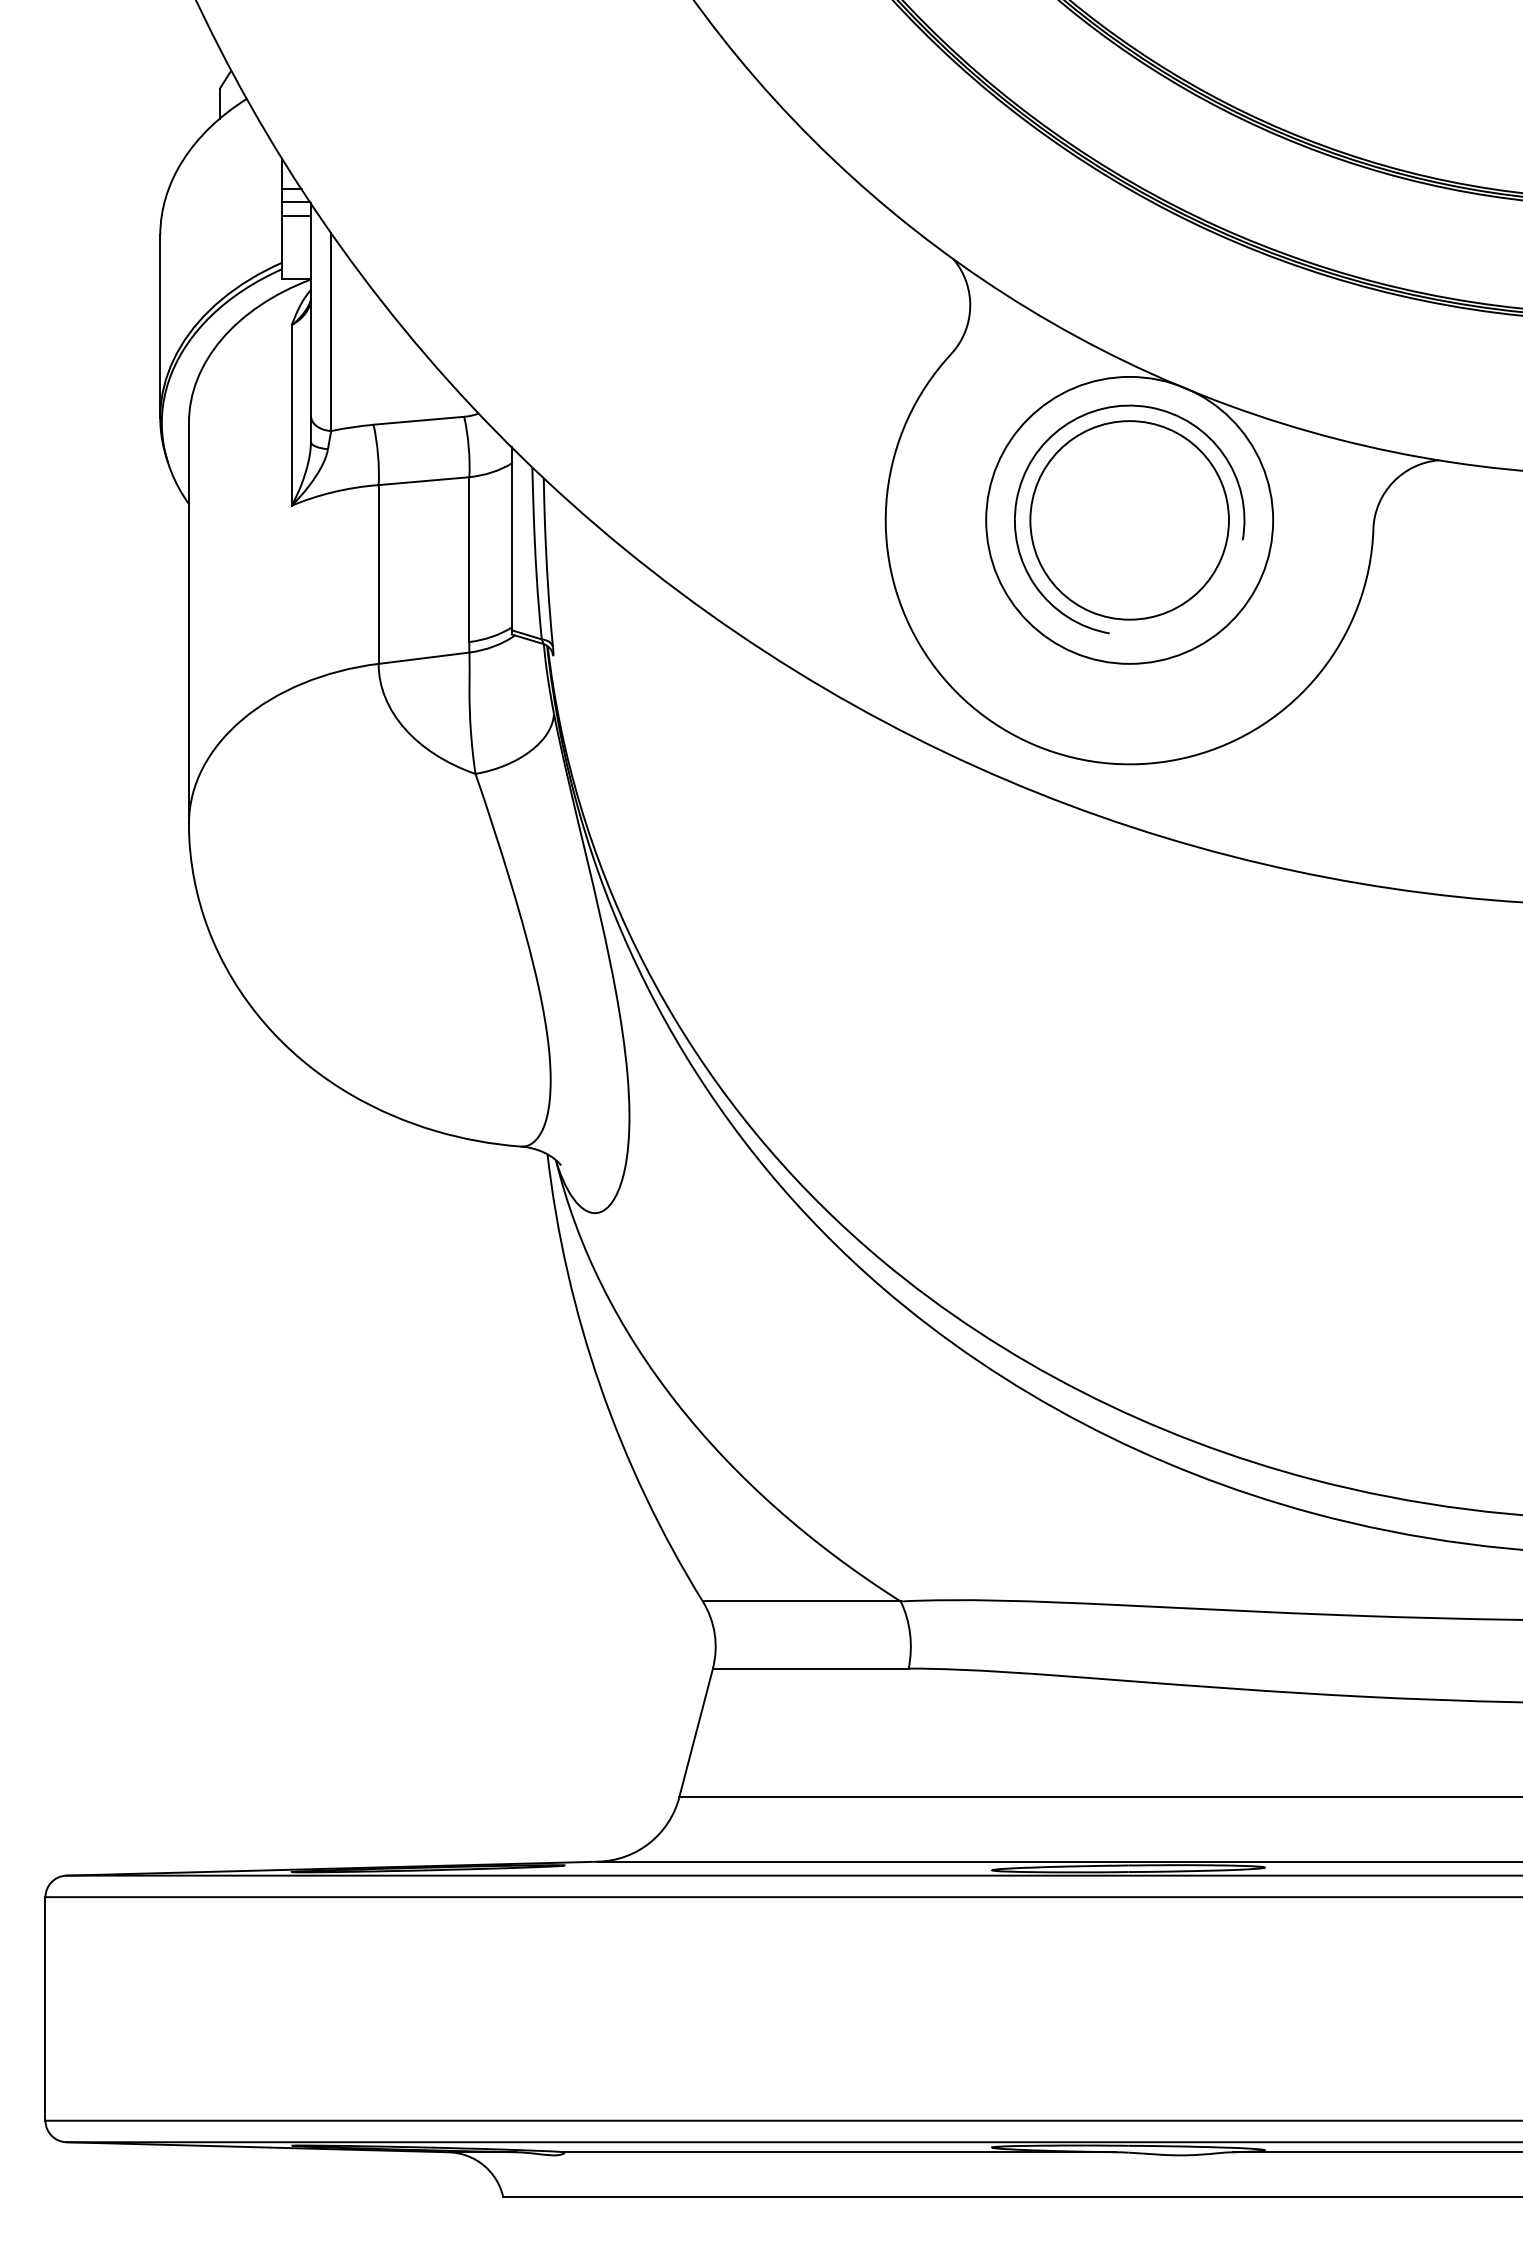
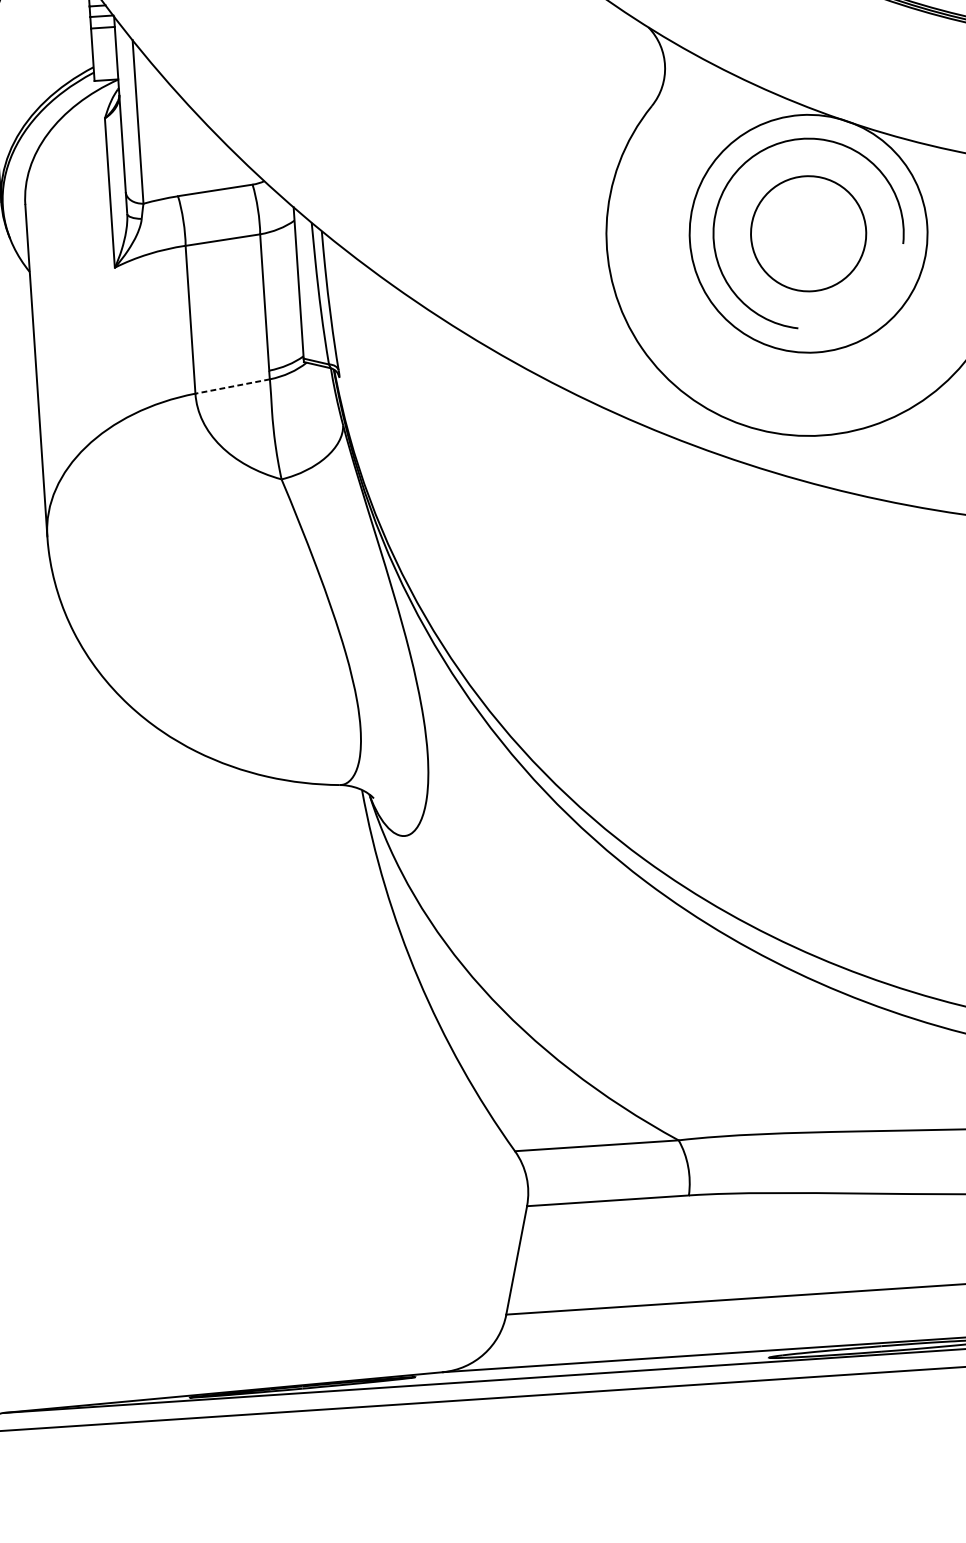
circle: (1129, 520) -> (808, 233), size x0.7
line: (424, 658) -> (233, 386), solid -> dashed

